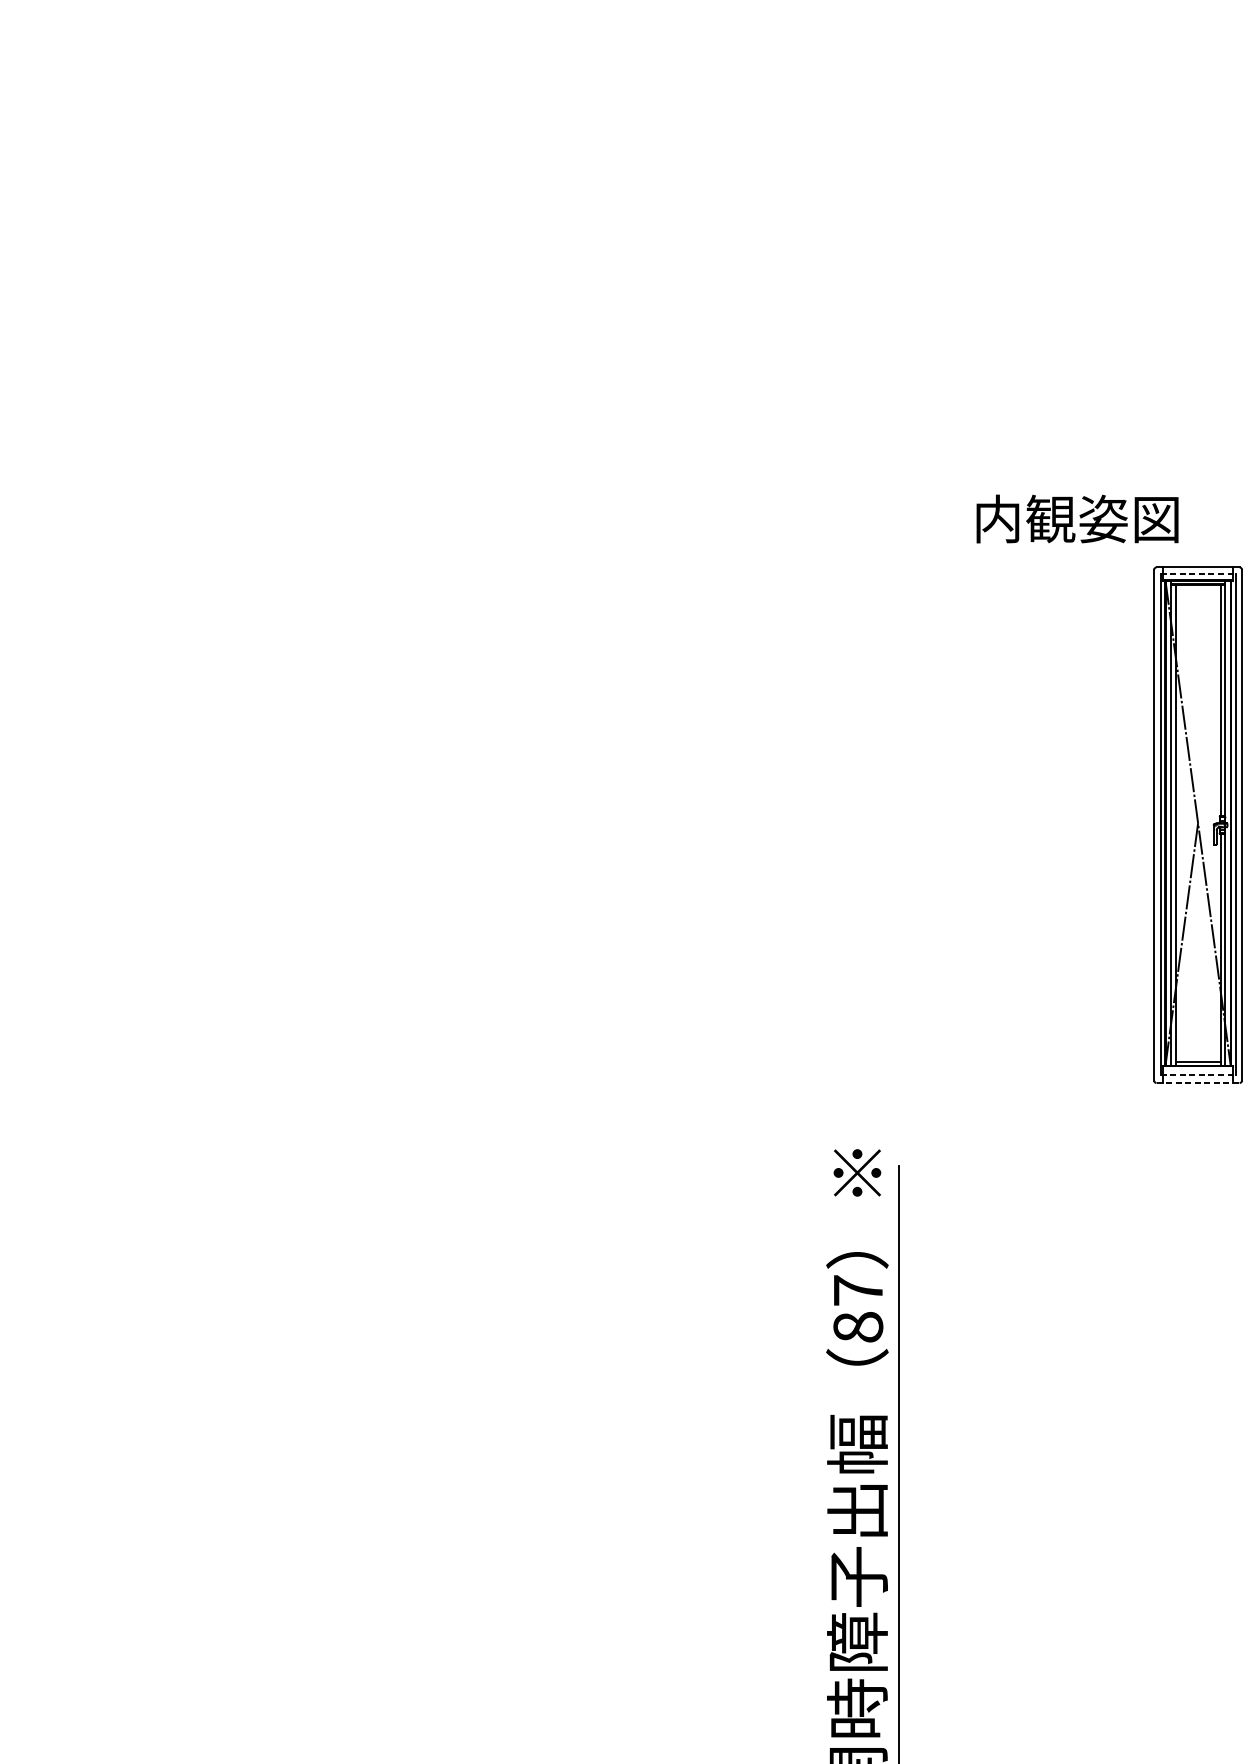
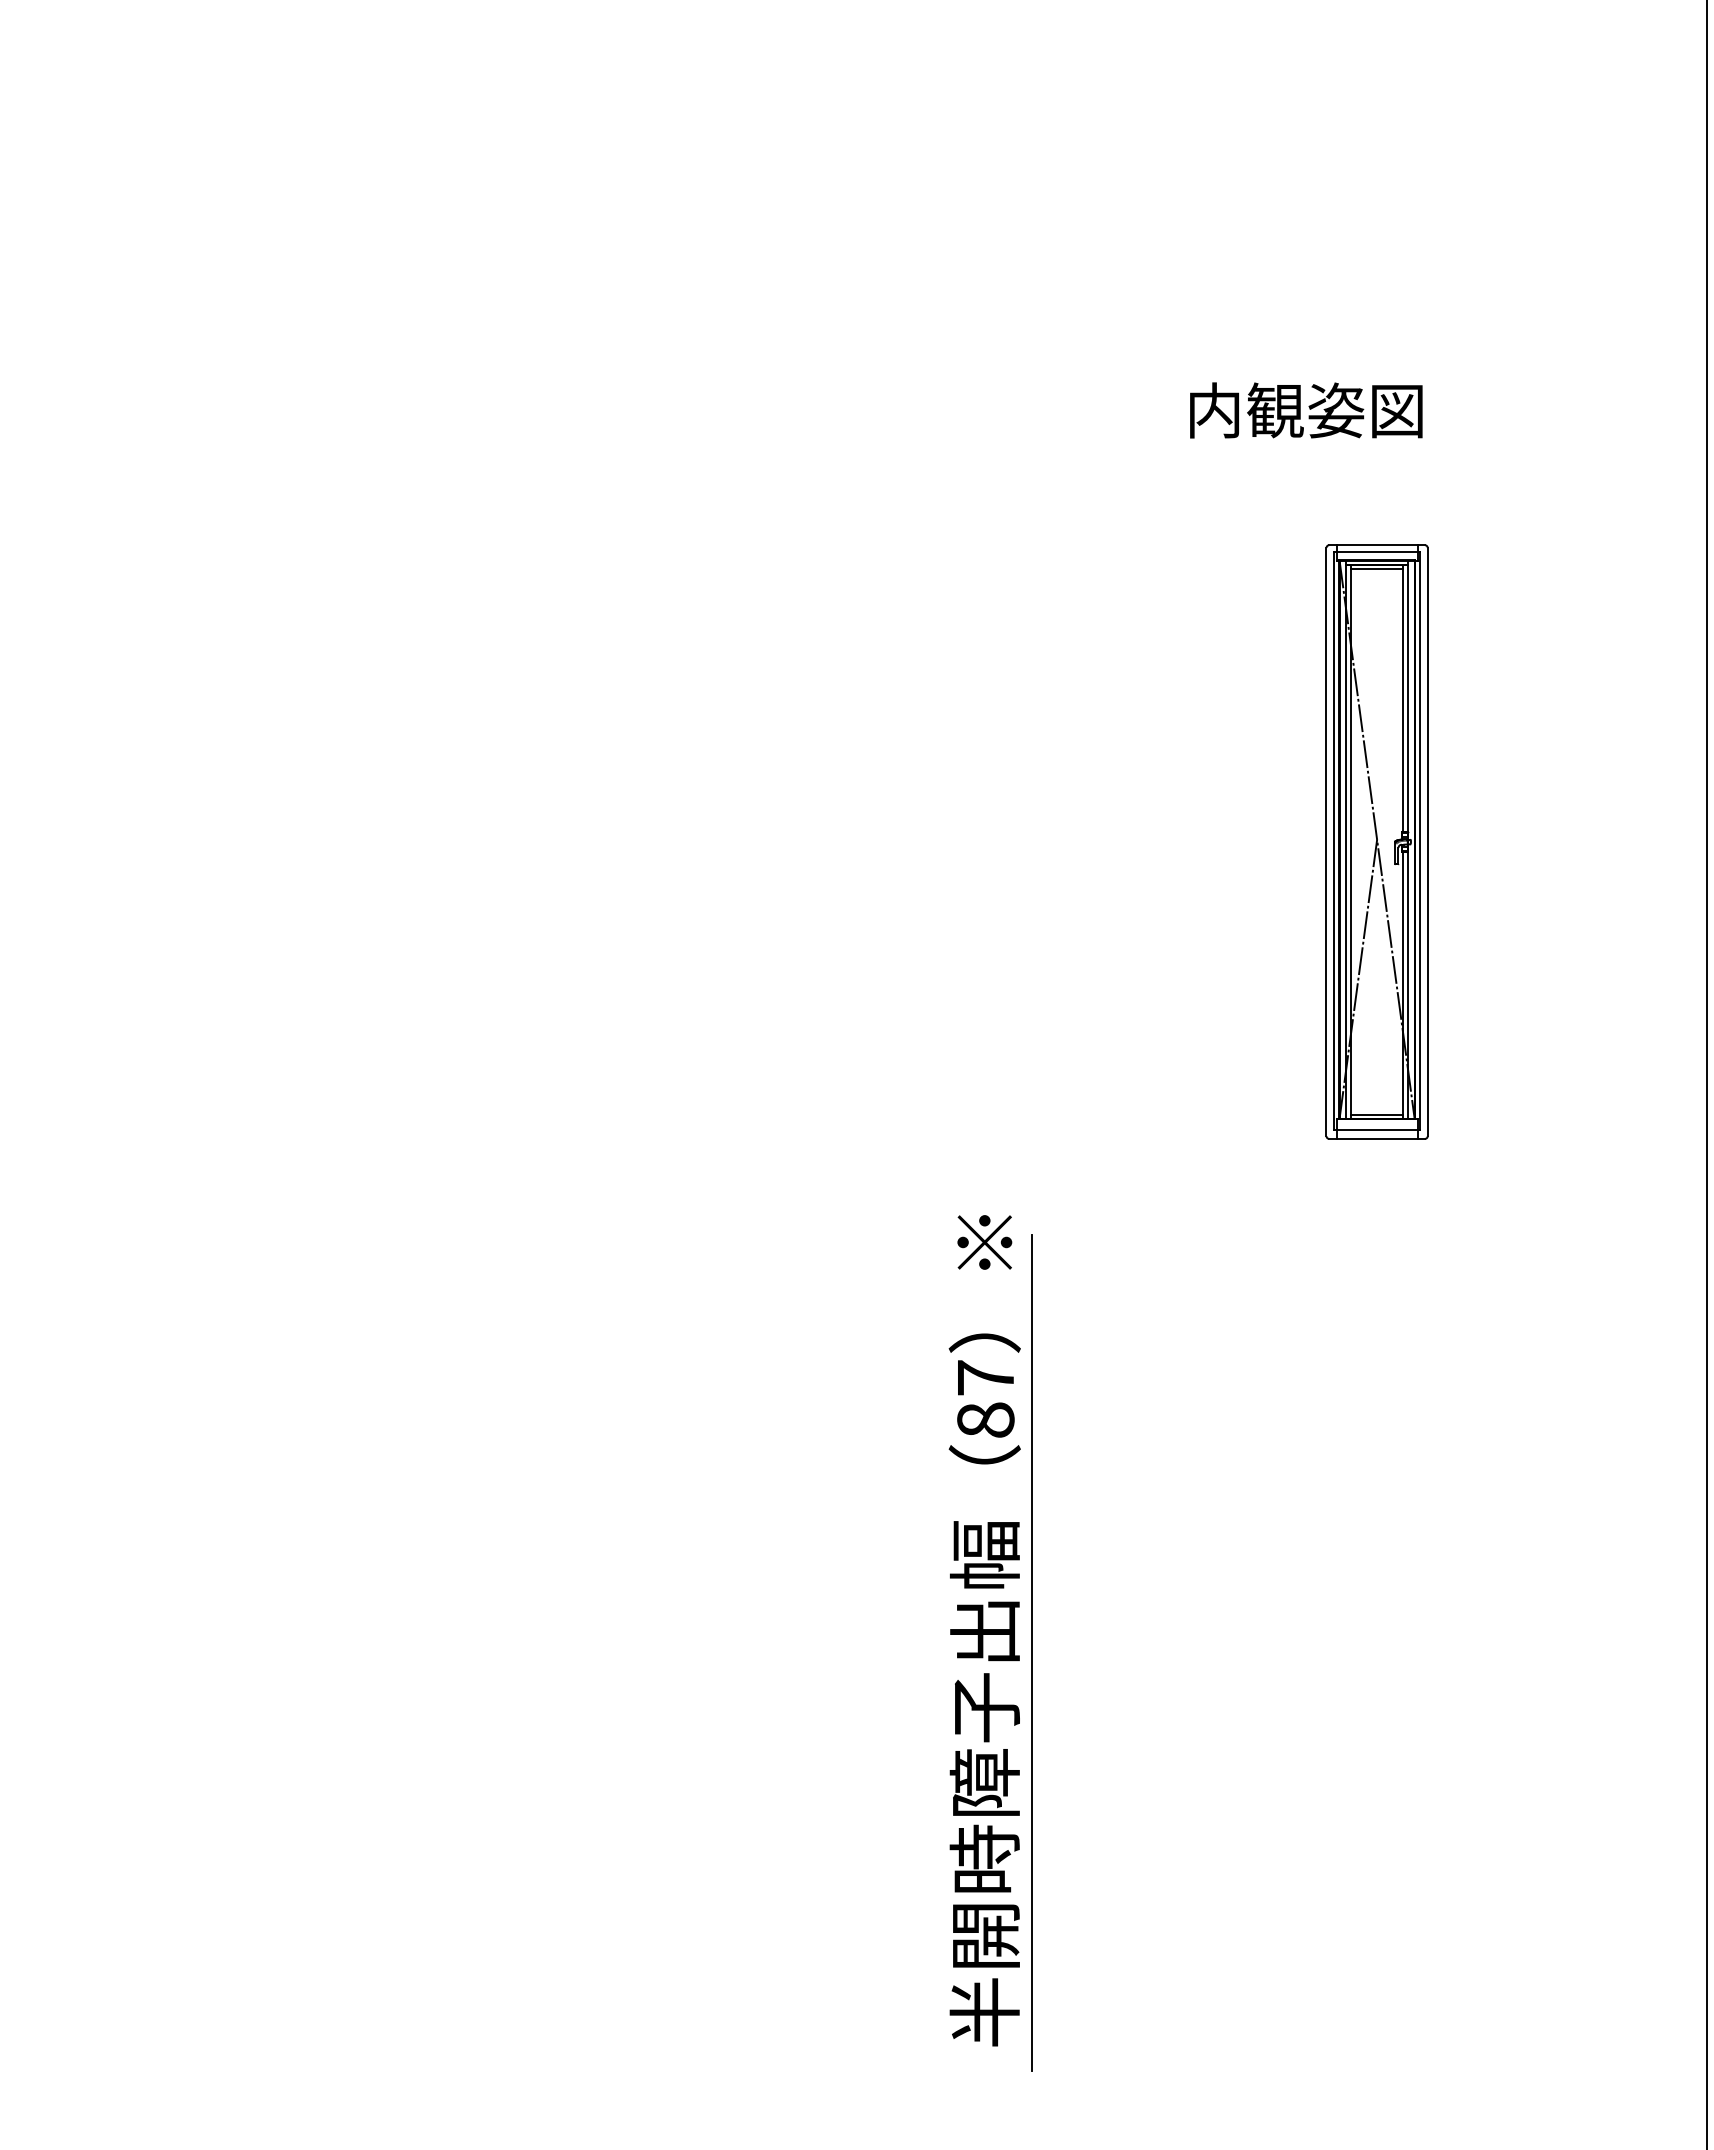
text: (1077, 519) -> (1306, 410), moved
line: (1198, 573) -> (1377, 552), dashed -> solid
line: (1197, 588) -> (1376, 569), added
line: (1198, 1074) -> (1377, 1129), dashed -> solid
line: (1198, 1082) -> (1377, 1138), dashed -> solid

